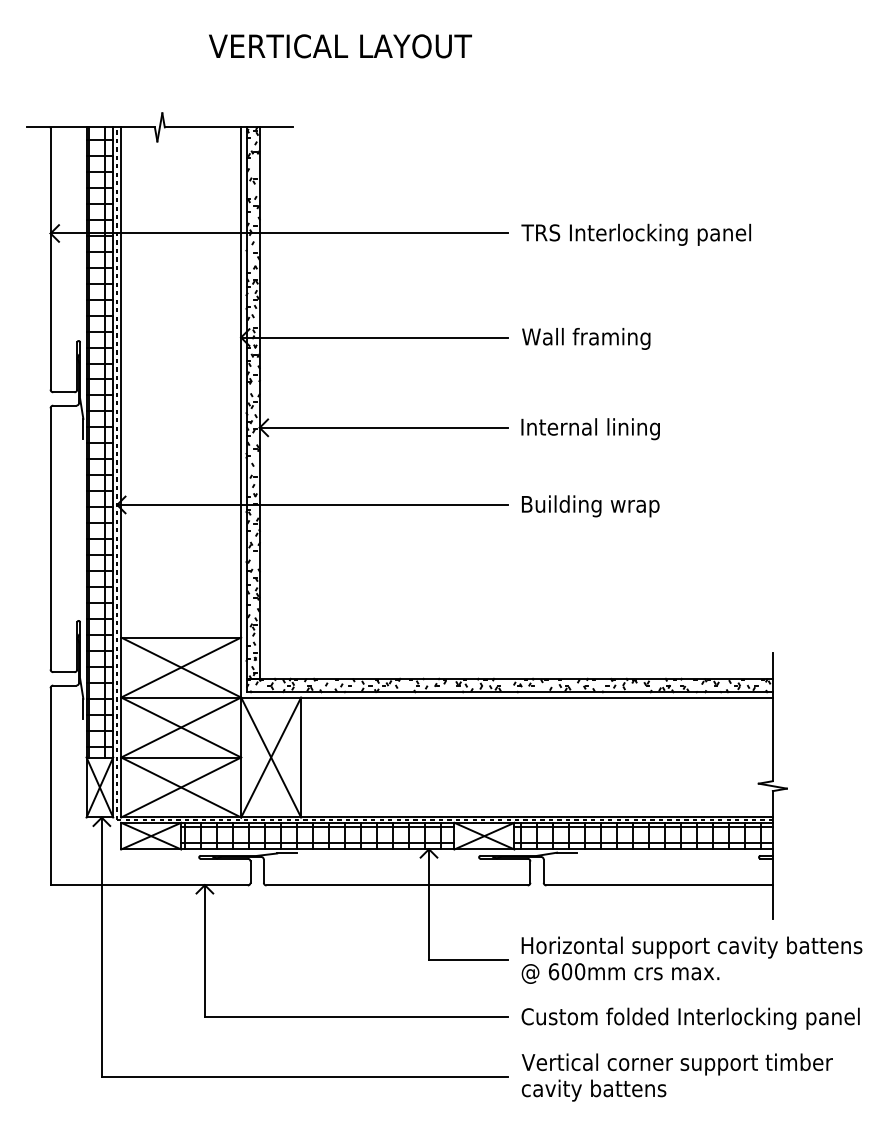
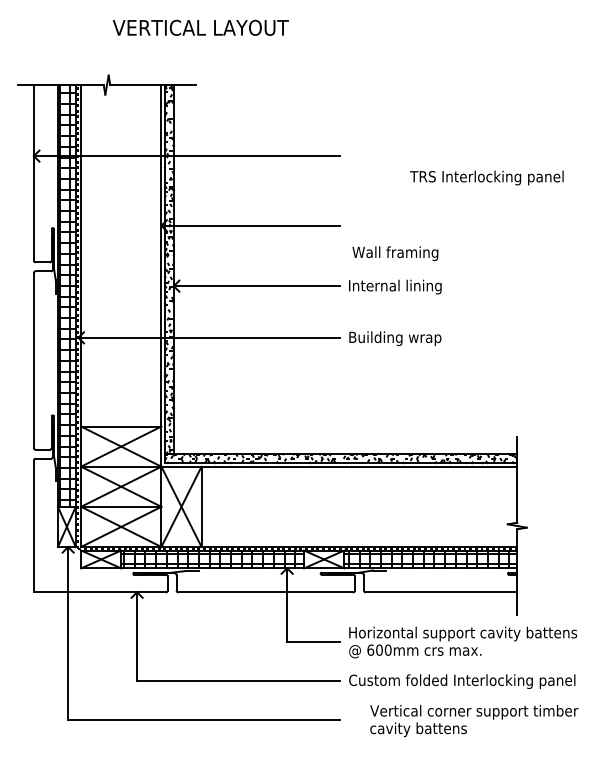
text: (339, 45) -> (200, 27), moved
text: (635, 234) -> (486, 177), moved
text: (586, 338) -> (395, 253), moved
text: (677, 1078) -> (474, 721), moved

